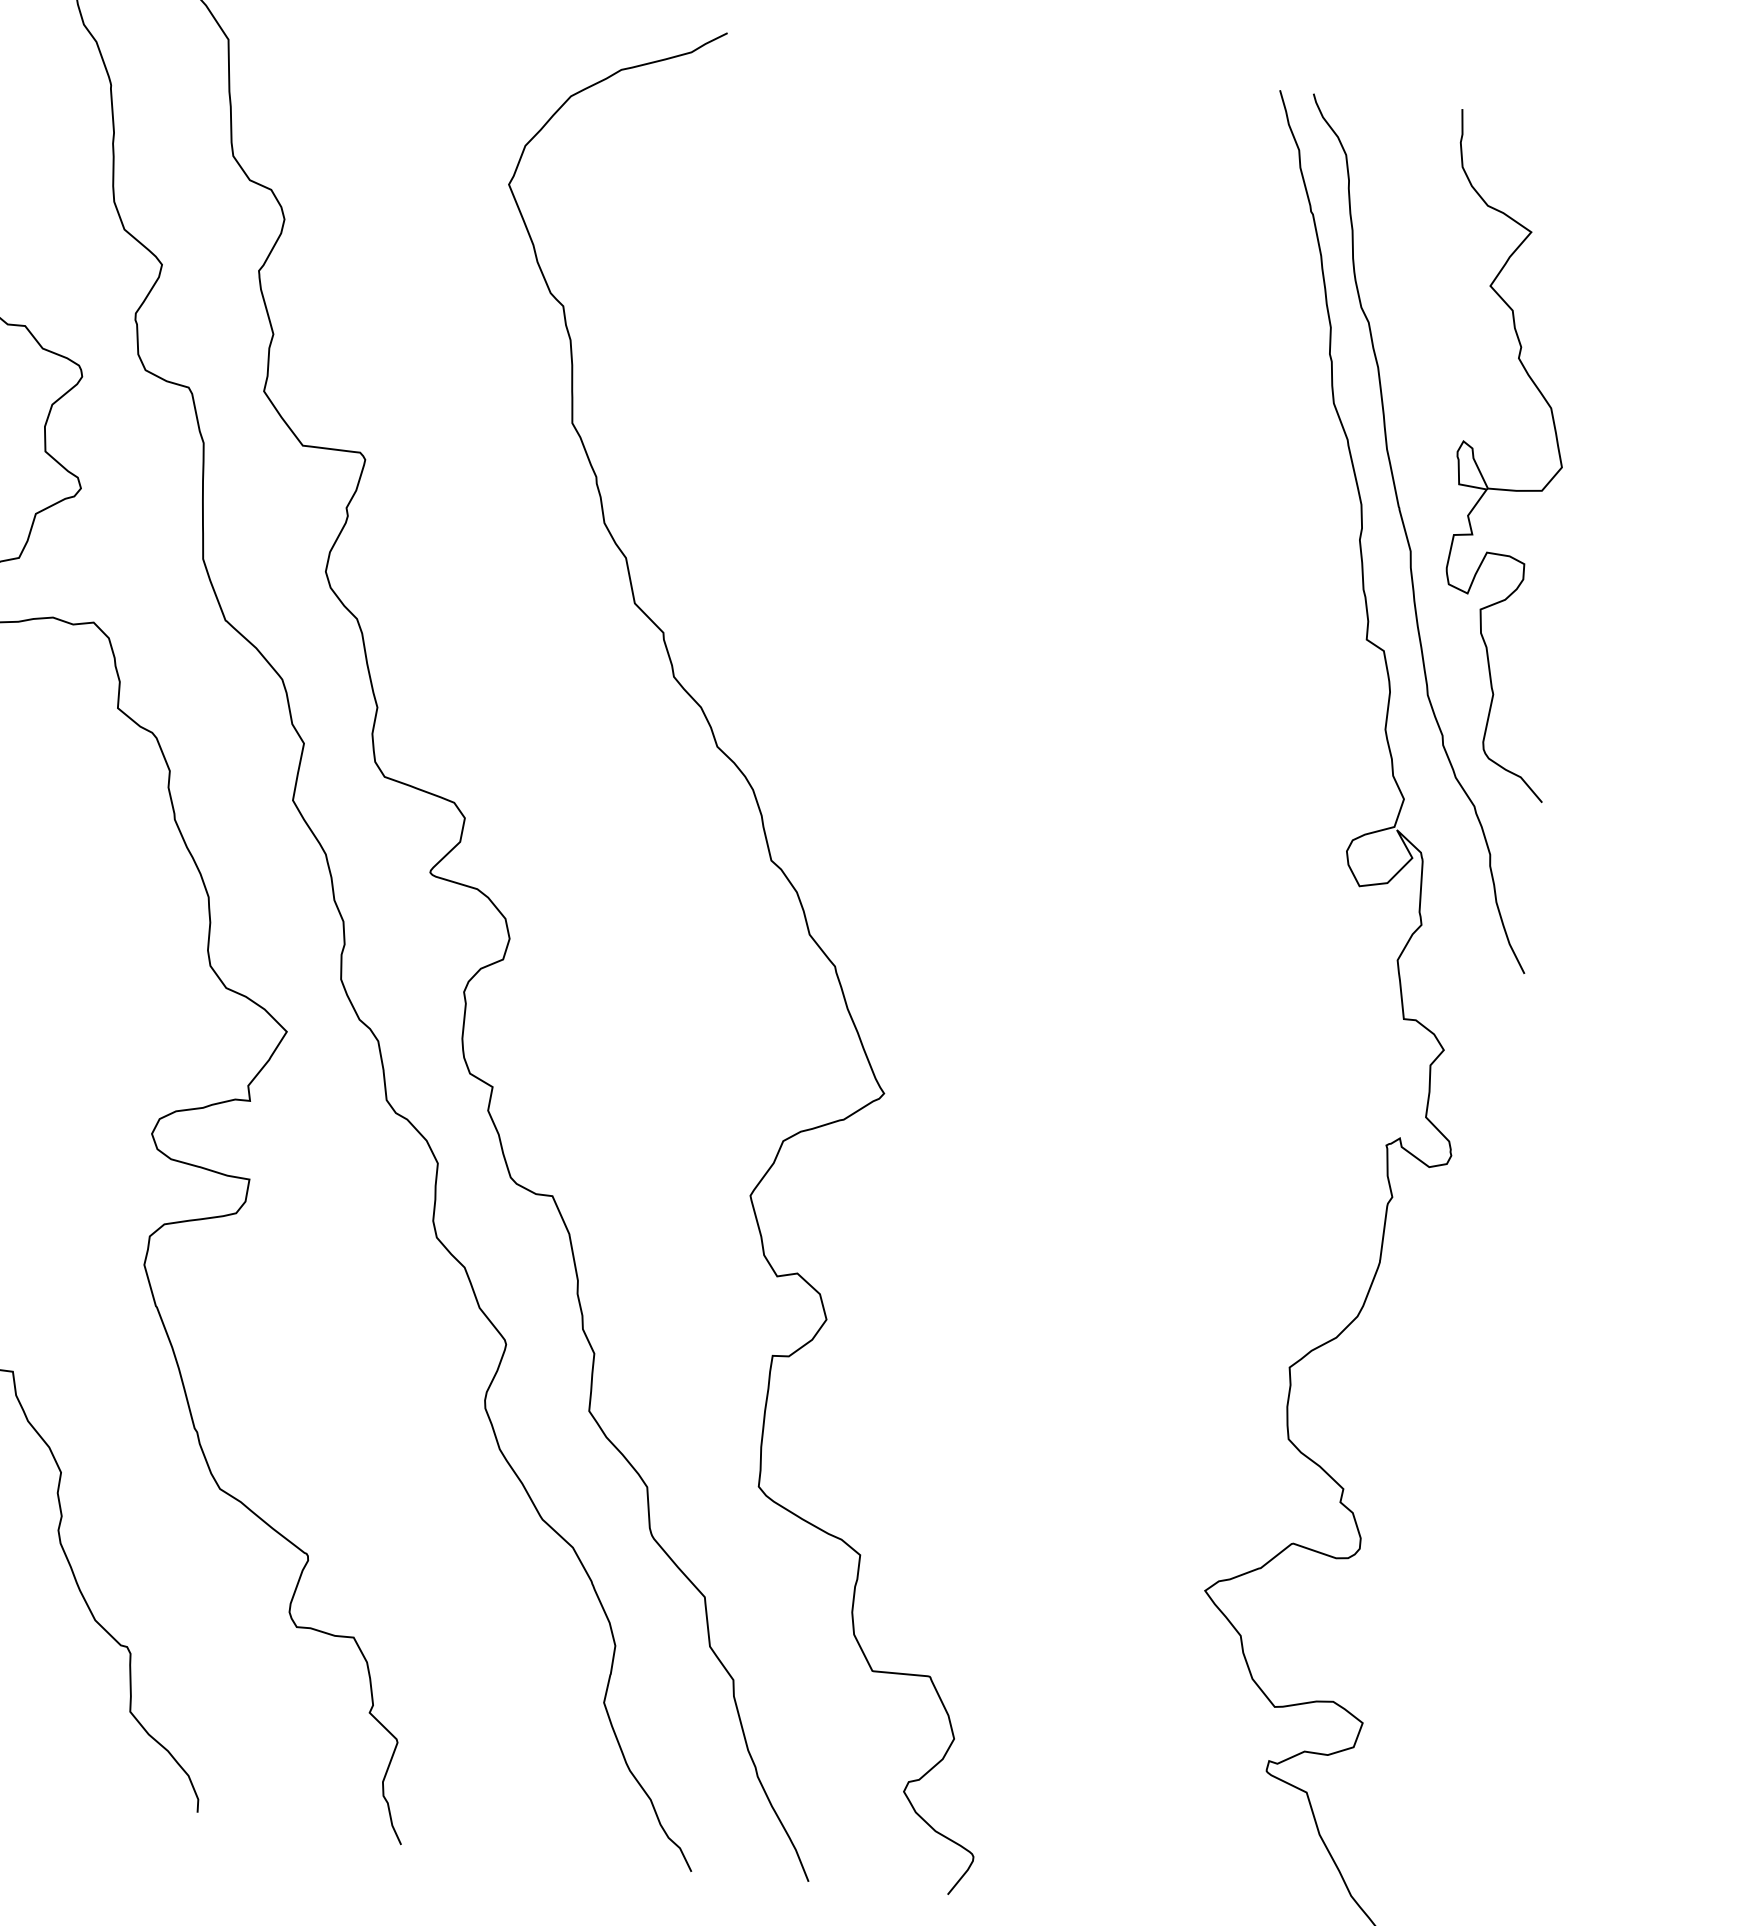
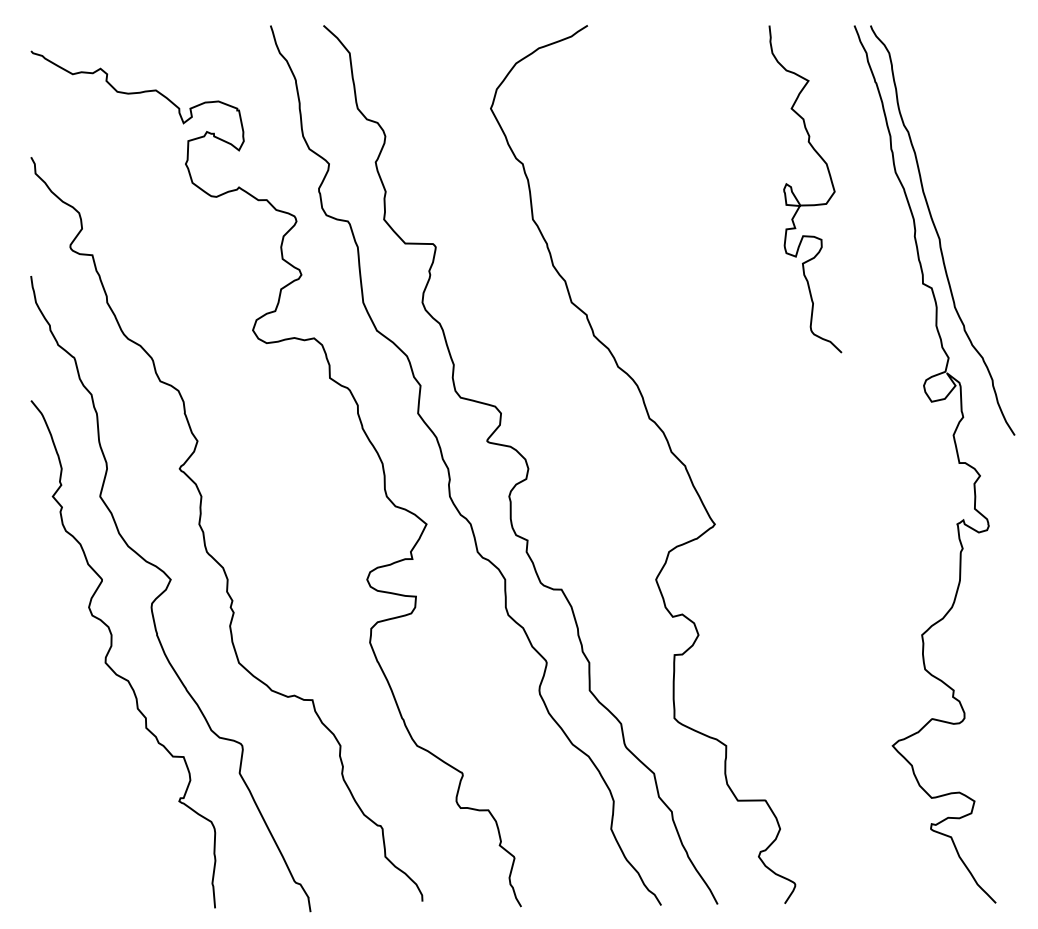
curve: (1479, 466) -> (795, 195), moved

